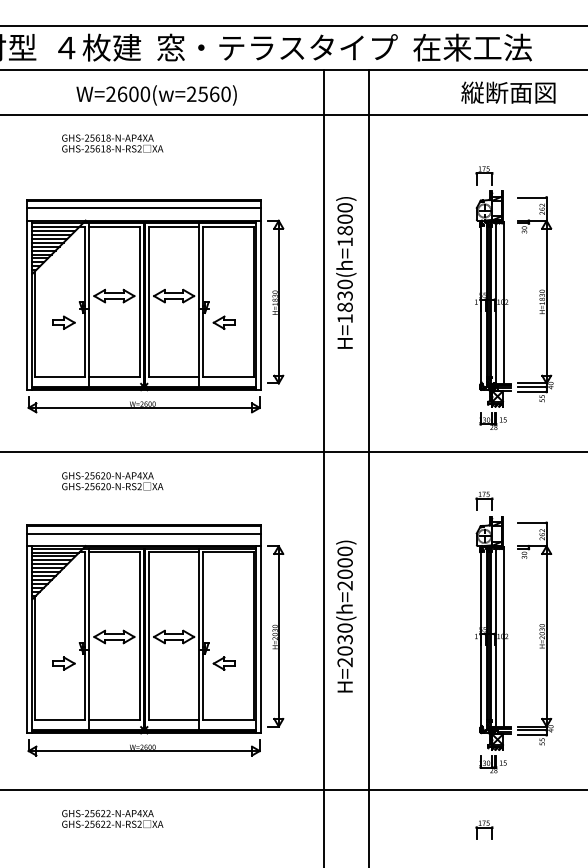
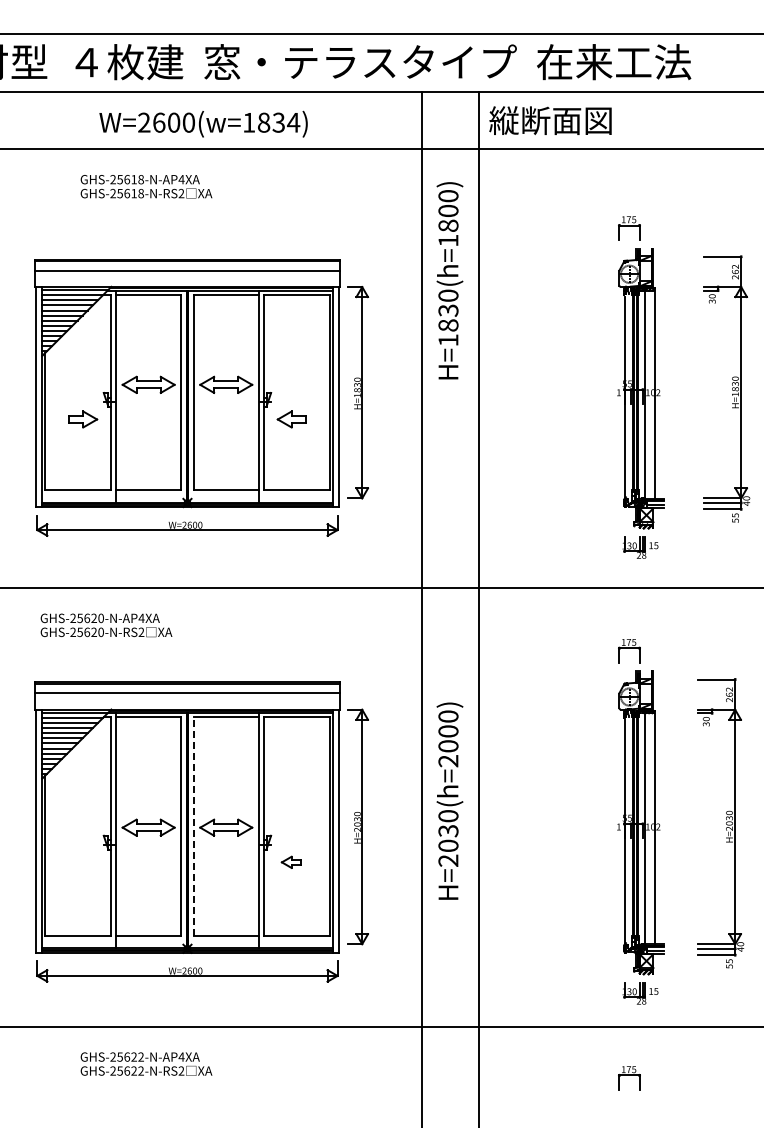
text: (508, 92) -> (550, 120), moved
text: (208, 94) -> (271, 122), W=2600(w=2560) -> W=2600(w=1834)
text: (345, 272) -> (449, 280), moved
part: (535, 298) -> (726, 388), moved
text: (112, 481) -> (106, 625), moved
part: (535, 633) -> (720, 823), moved
line: (148, 636) -> (193, 826), solid -> dashed
part: (64, 663) -> (83, 862), removed
part: (224, 663) -> (291, 862), size x0.7

